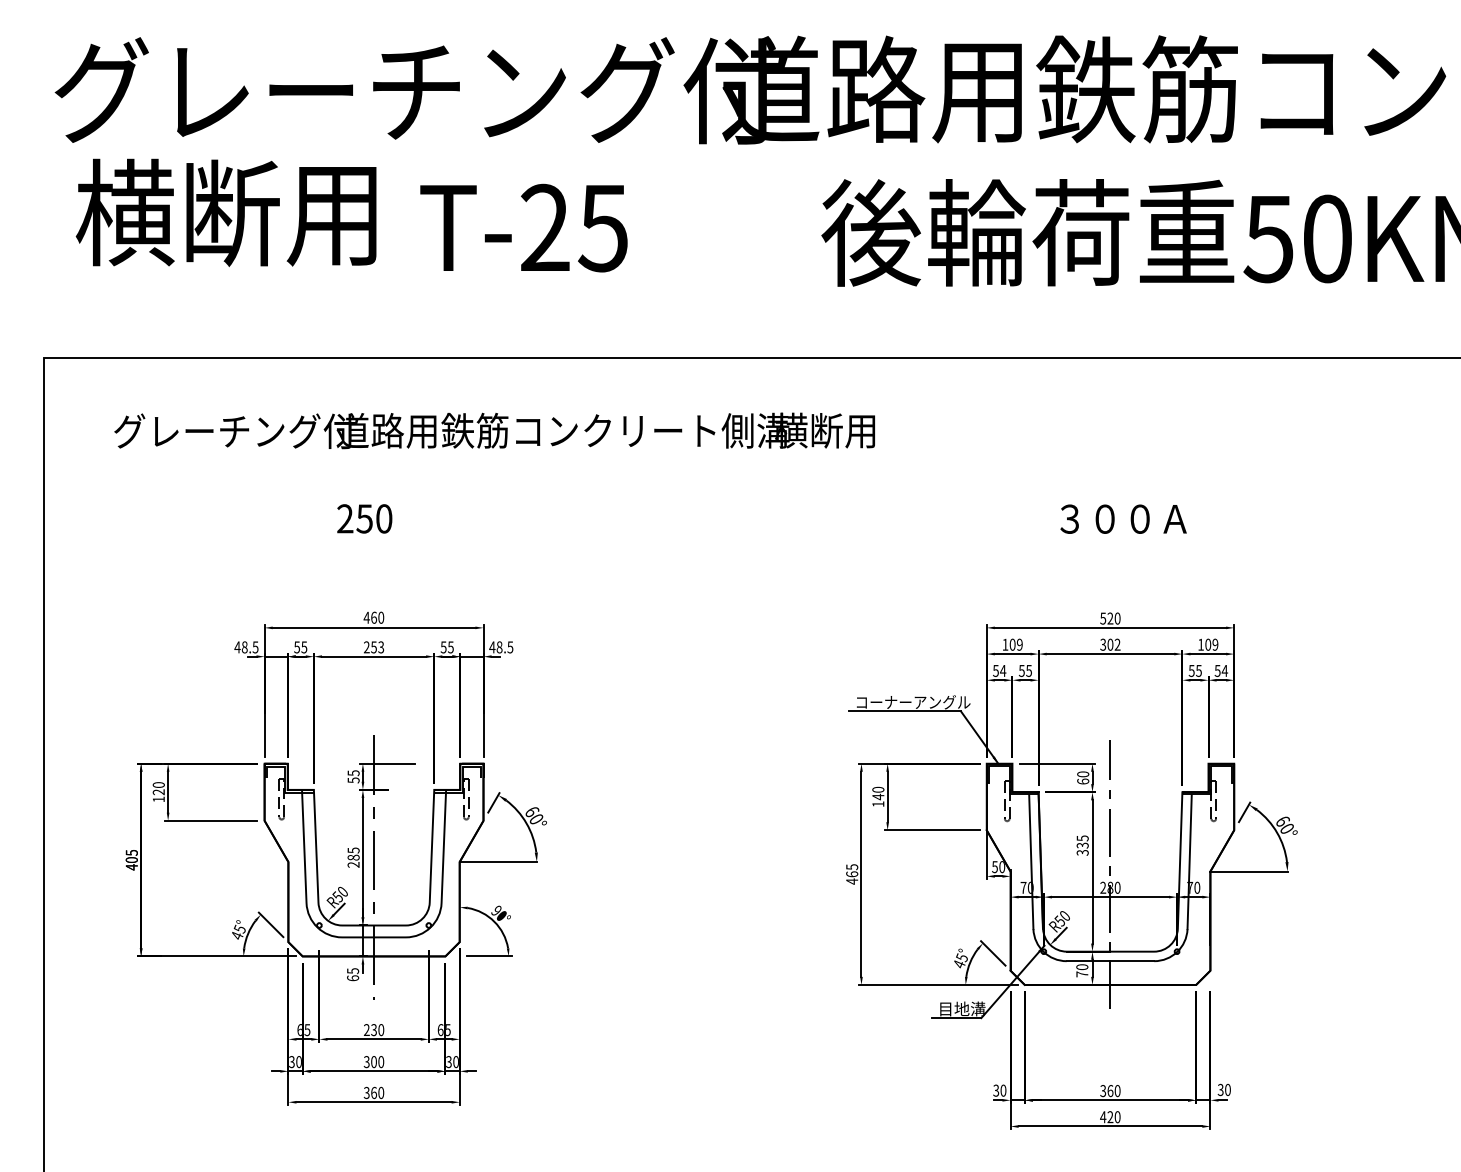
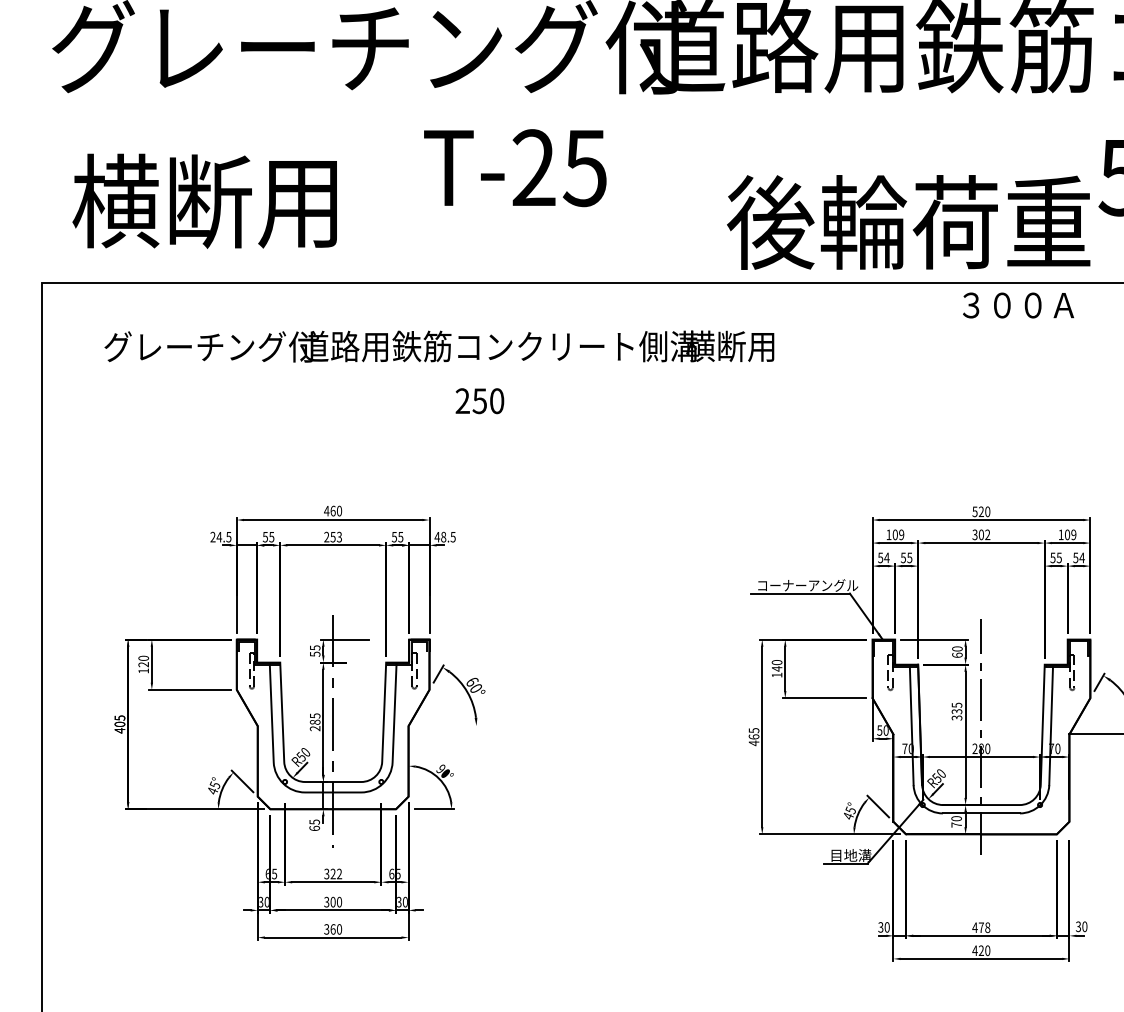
text: (225, 212) -> (204, 201), moved
text: (523, 227) -> (514, 167), moved
text: (1027, 232) -> (908, 222), moved
text: (364, 518) -> (479, 400), moved
text: (1123, 518) -> (1018, 304), moved
text: (240, 647) -> (215, 537), 48.5 -> 24.5
line: (497, 862) -> (441, 726), removed
text: (373, 1030) -> (332, 874), 230 -> 322
text: (1110, 1091) -> (981, 928), 360 -> 478

